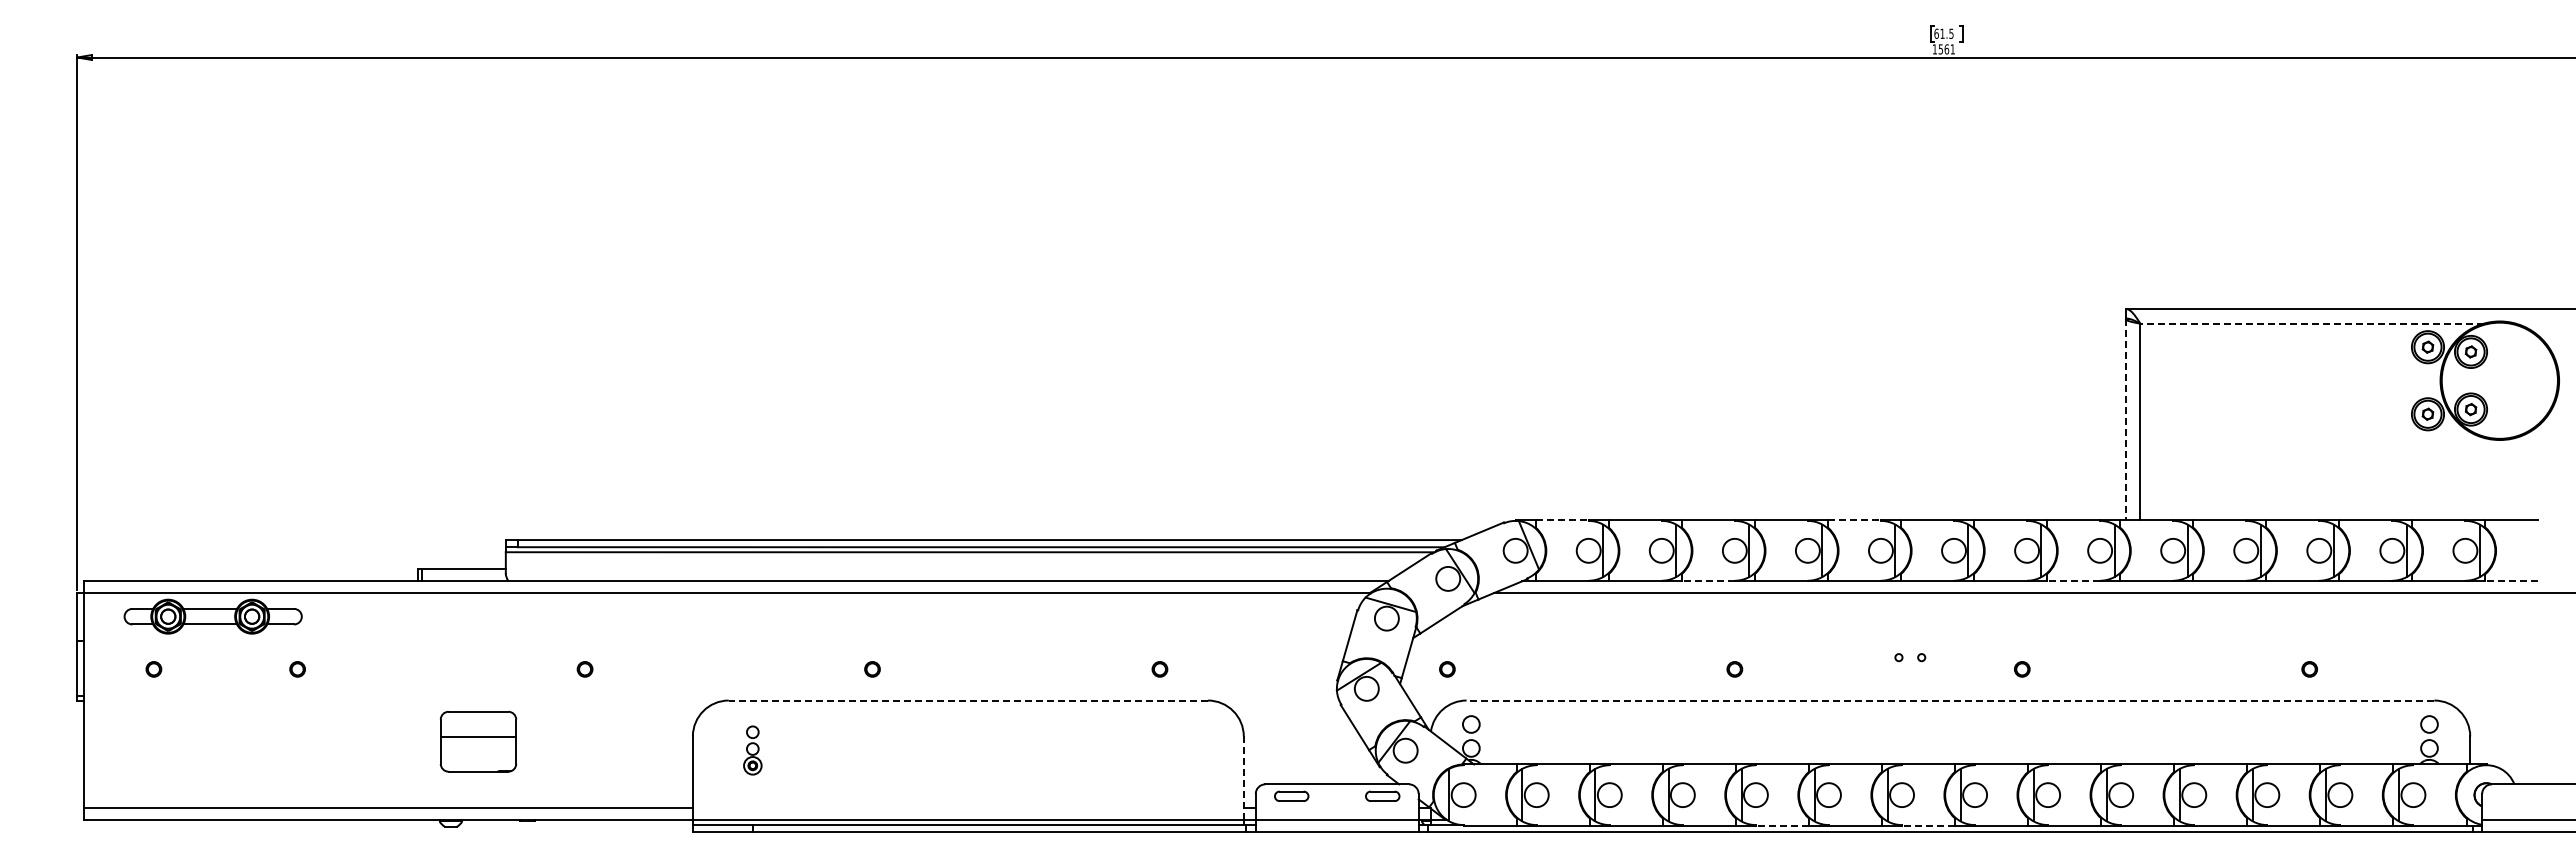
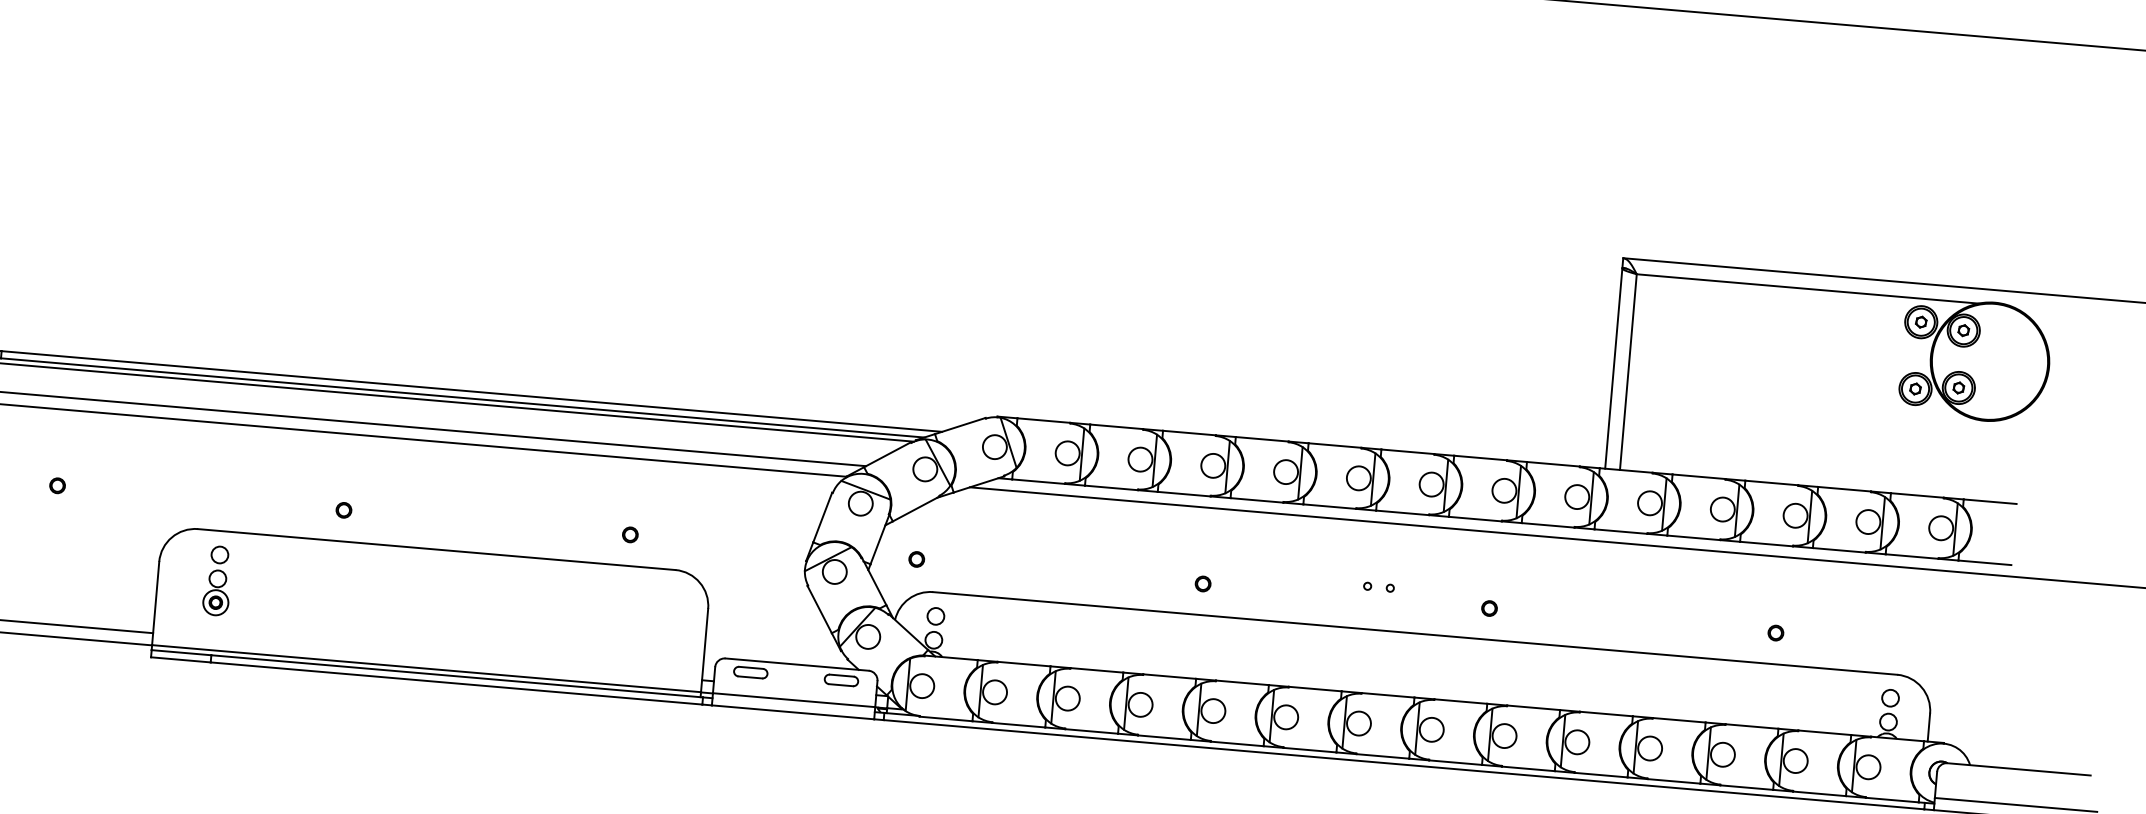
line: (2312, 323) -> (1808, 288), dashed -> solid
line: (2125, 419) -> (1613, 368), dashed -> solid
line: (1562, 520) -> (1044, 420), dashed -> solid
line: (1854, 520) -> (1335, 445), dashed -> solid
line: (1708, 581) -> (1184, 494), dashed -> solid
line: (2073, 581) -> (1548, 525), dashed -> solid
line: (2511, 581) -> (1984, 562), dashed -> solid
line: (968, 700) -> (436, 549), dashed -> solid
line: (1950, 700) -> (1415, 633), dashed -> solid
part: (752, 750) -> (217, 580), size x1.43
line: (1243, 778) -> (704, 650), dashed -> solid
line: (1782, 825) -> (1237, 743), dashed -> solid
line: (1928, 825) -> (1382, 756), dashed -> solid

